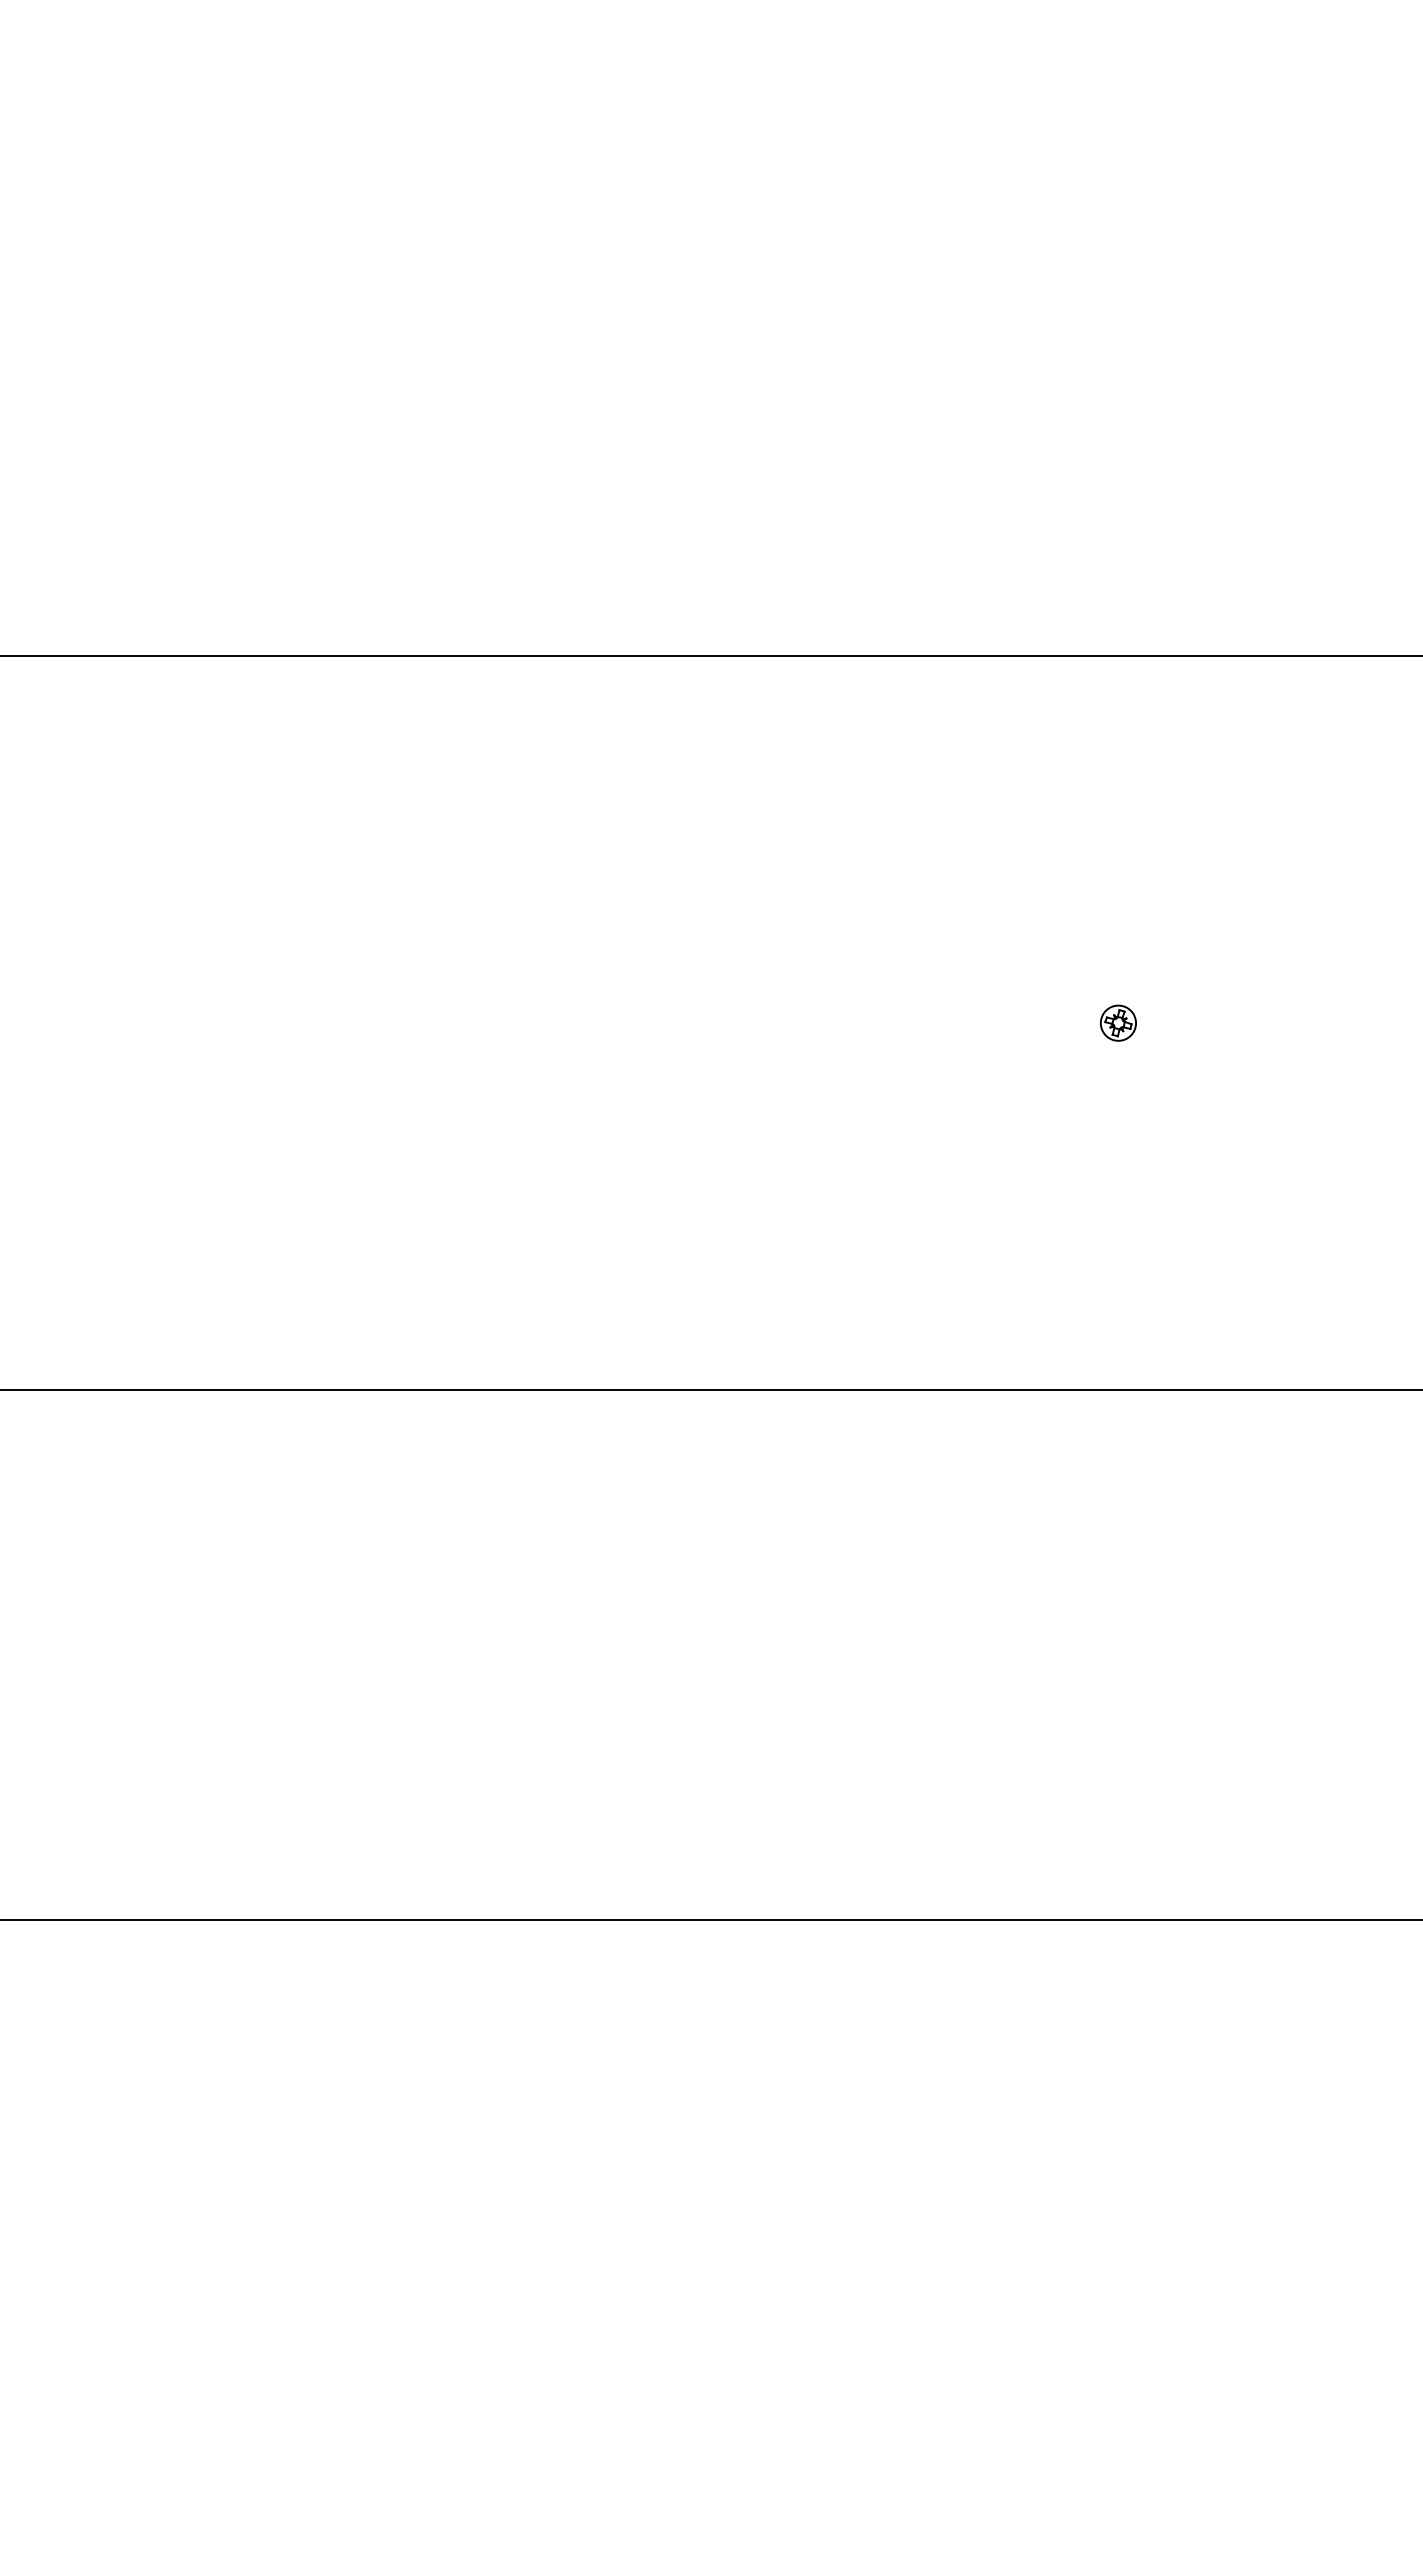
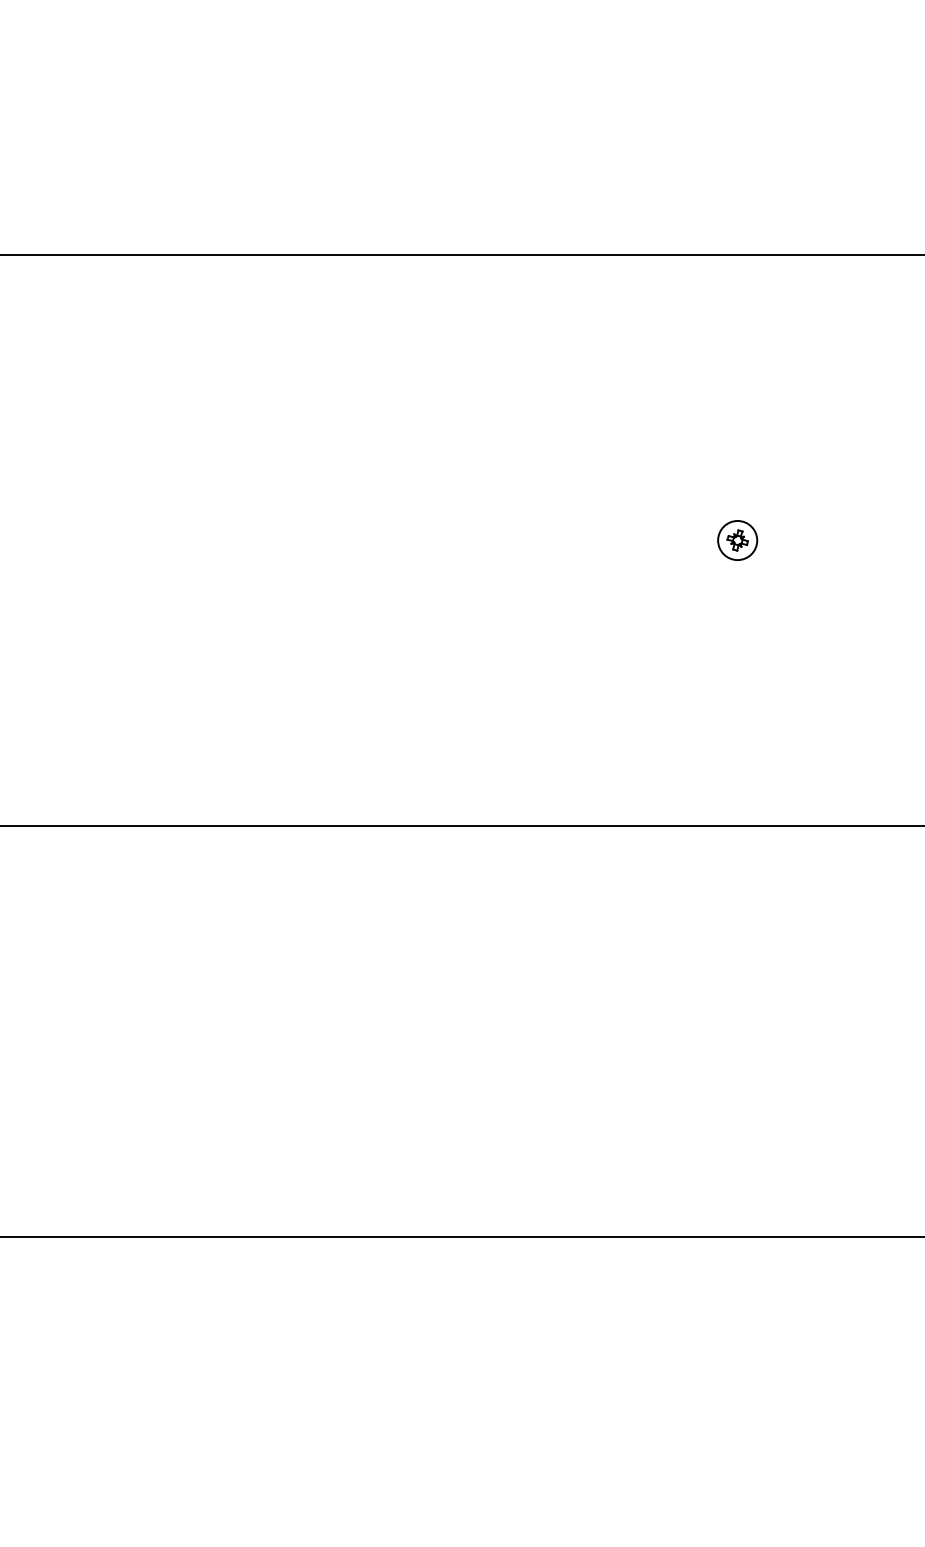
circle: (1118, 1023) -> (737, 540), size x1.43

